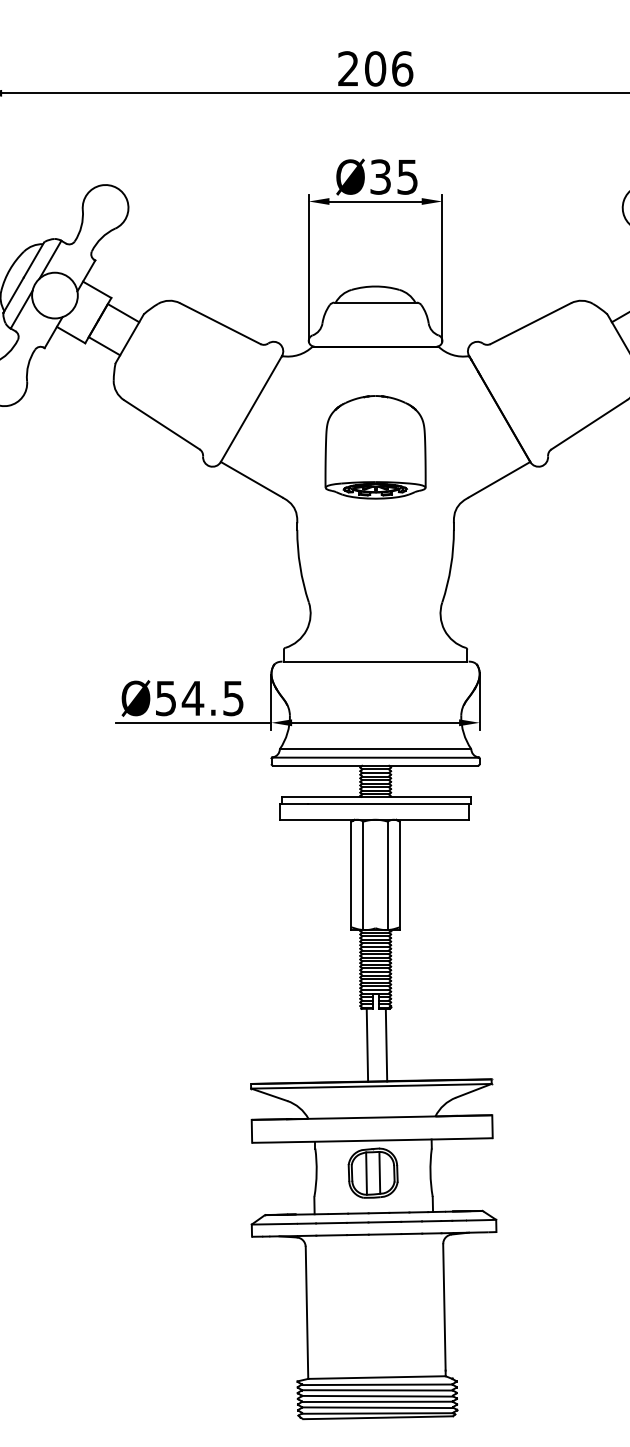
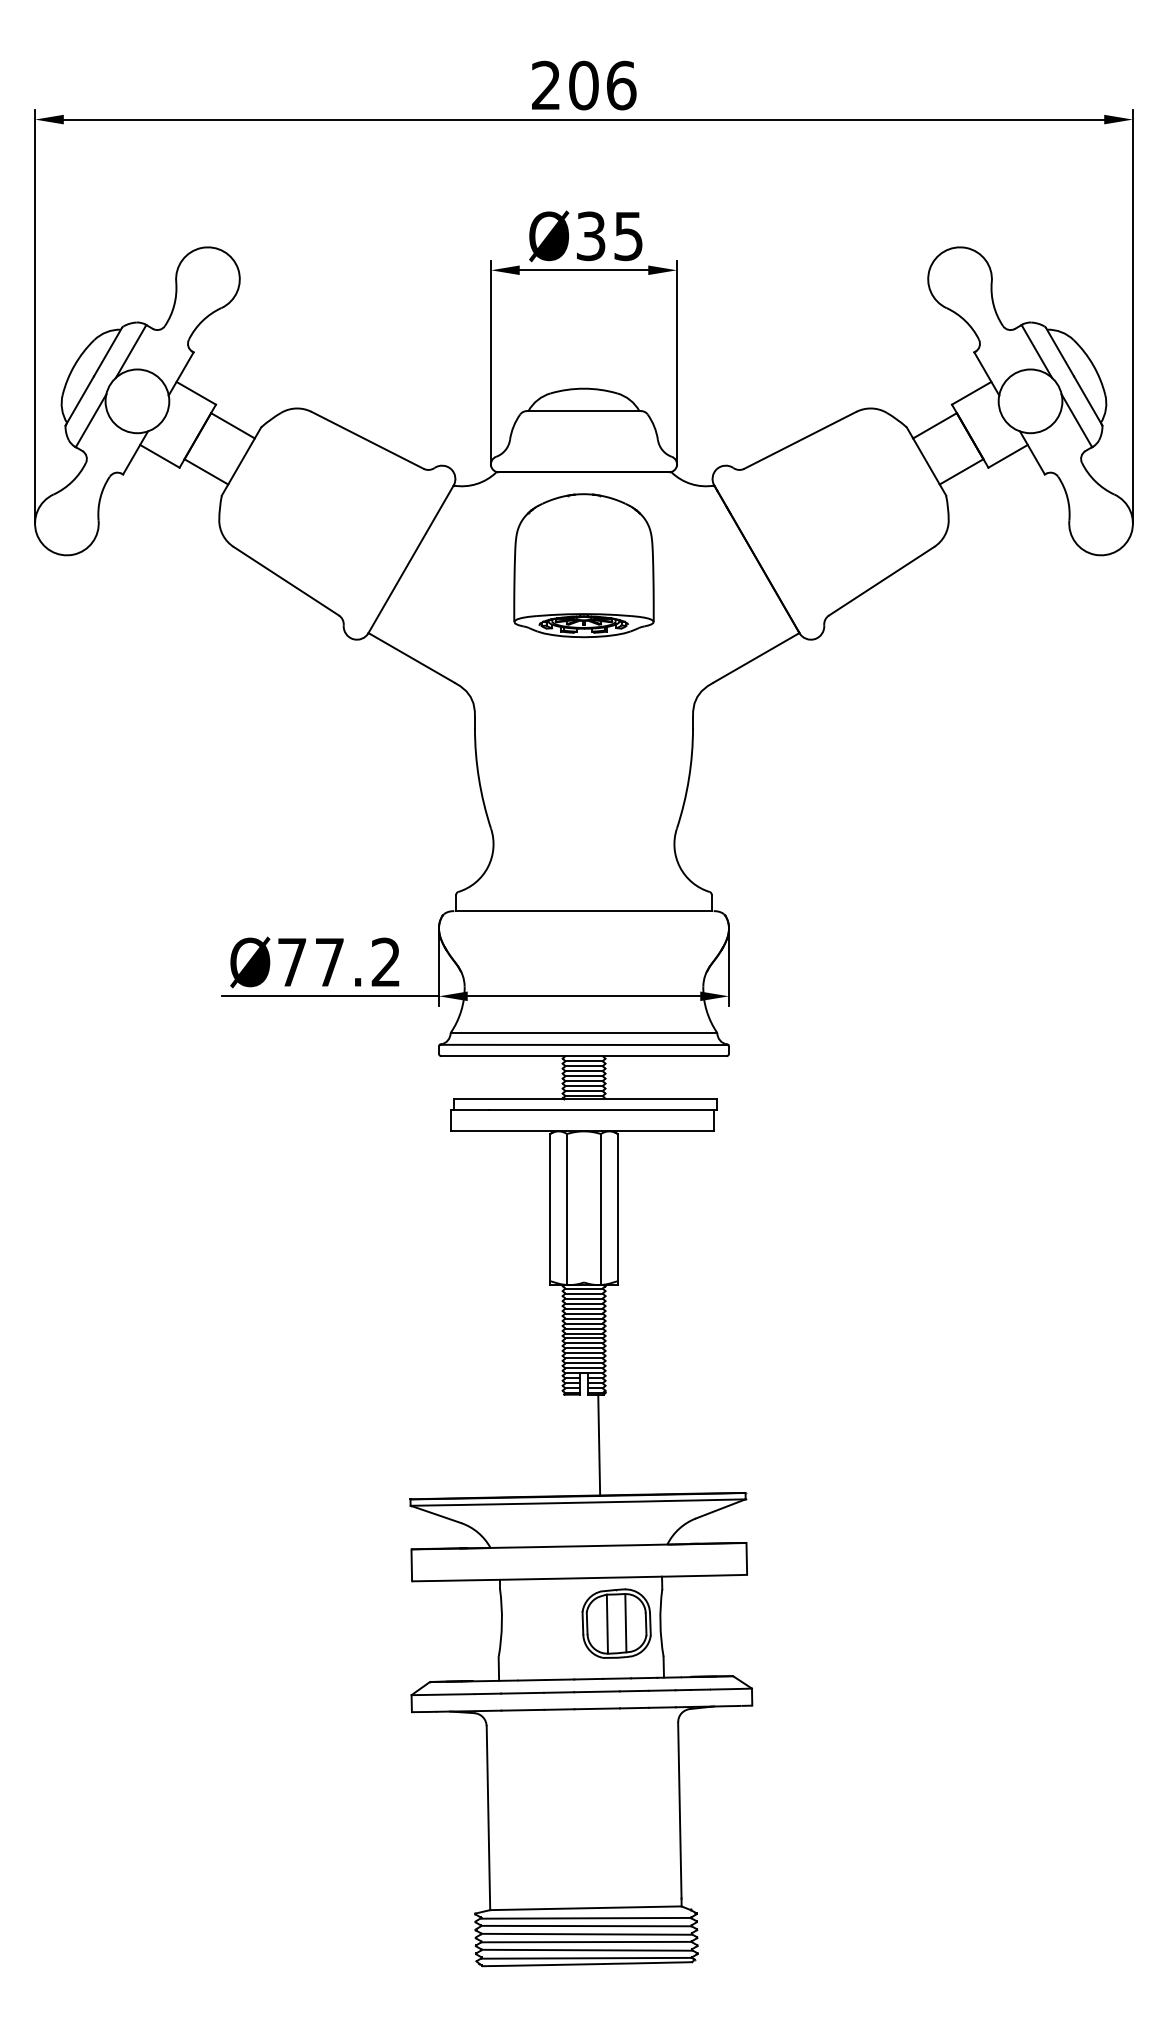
part: (375, 447) -> (583, 565), moved
text: (199, 698) -> (338, 962), Ø54.5 -> Ø77.2
line: (367, 1045) -> (572, 1445), removed
part: (373, 1173) -> (616, 1623), moved

